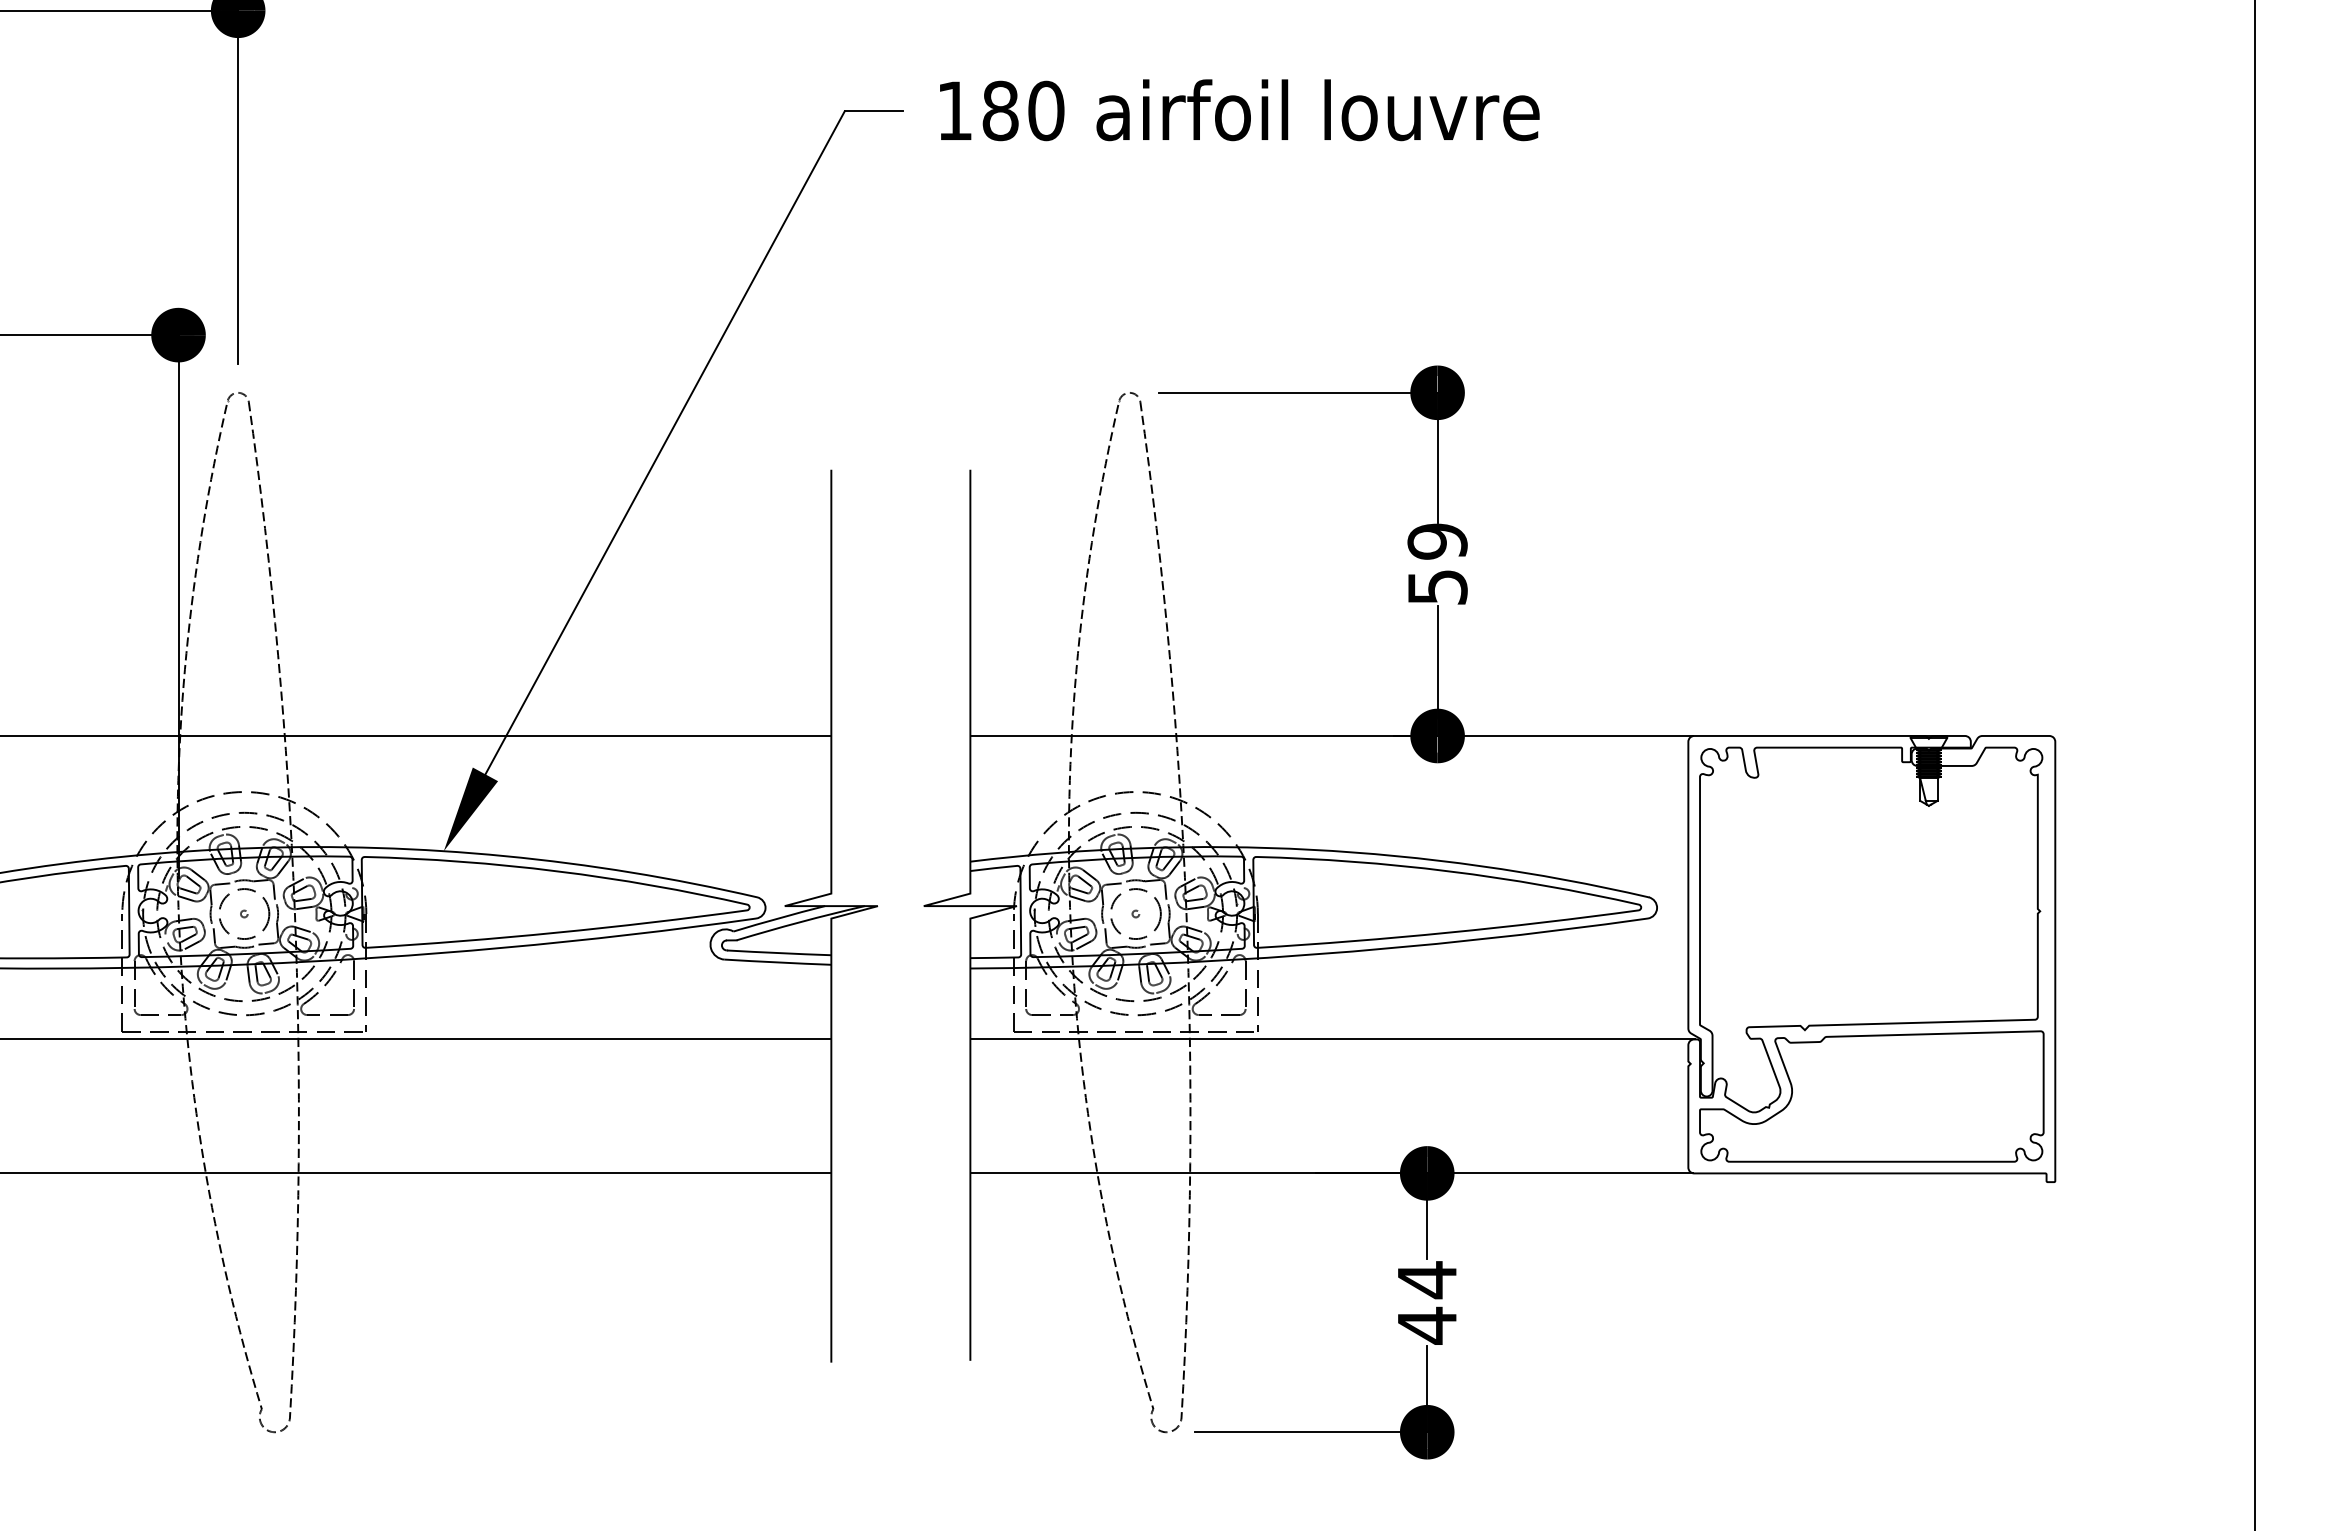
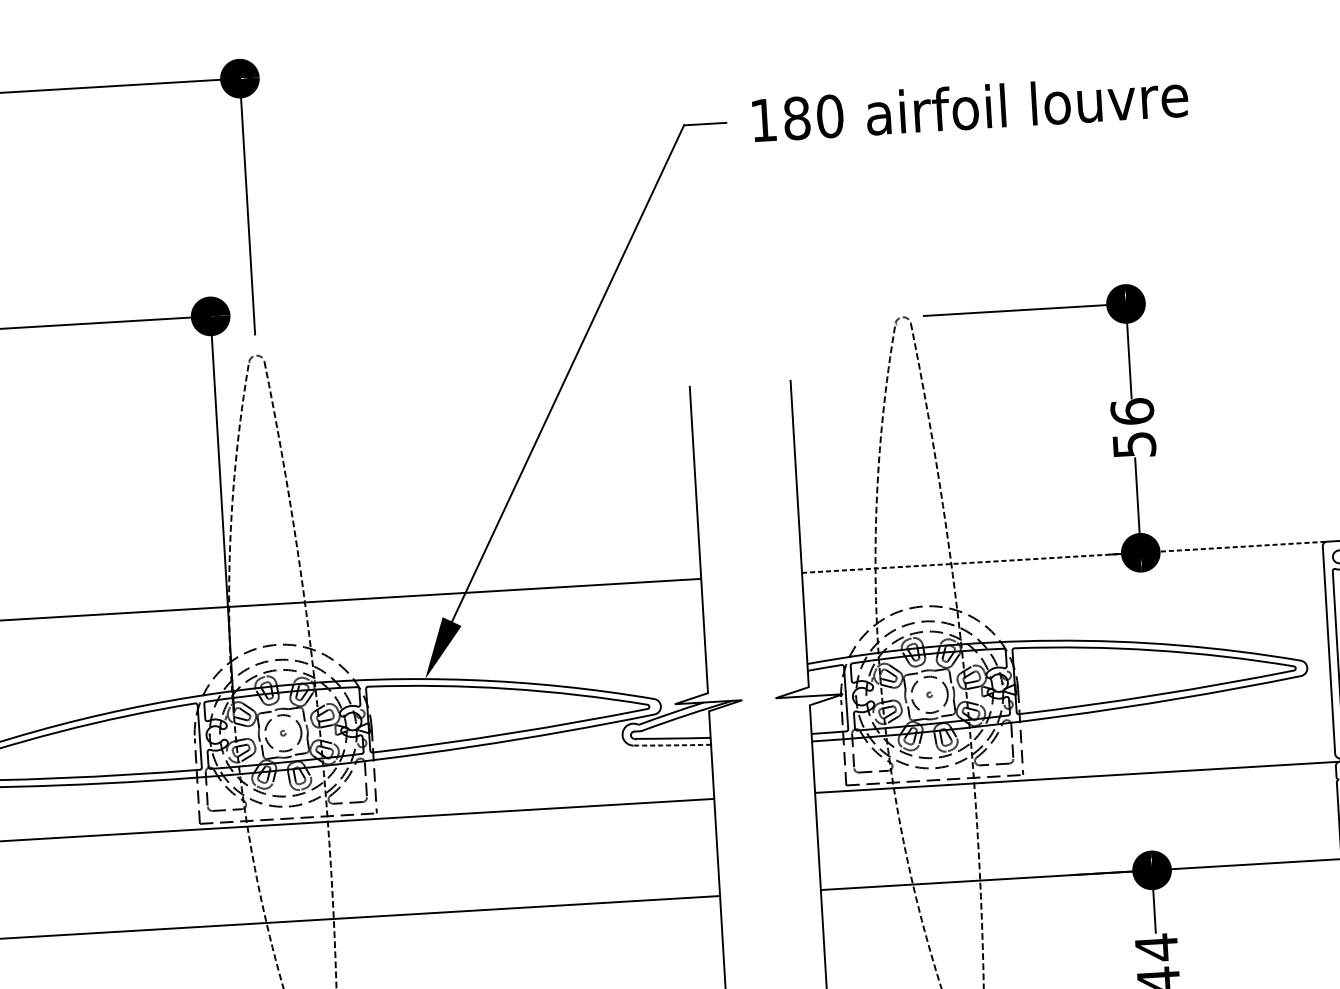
text: (1437, 541) -> (1132, 411), 59 -> 56
line: (1332, 735) -> (1064, 556), solid -> dashed
arc: (778, 962) -> (672, 745), solid -> dashed

